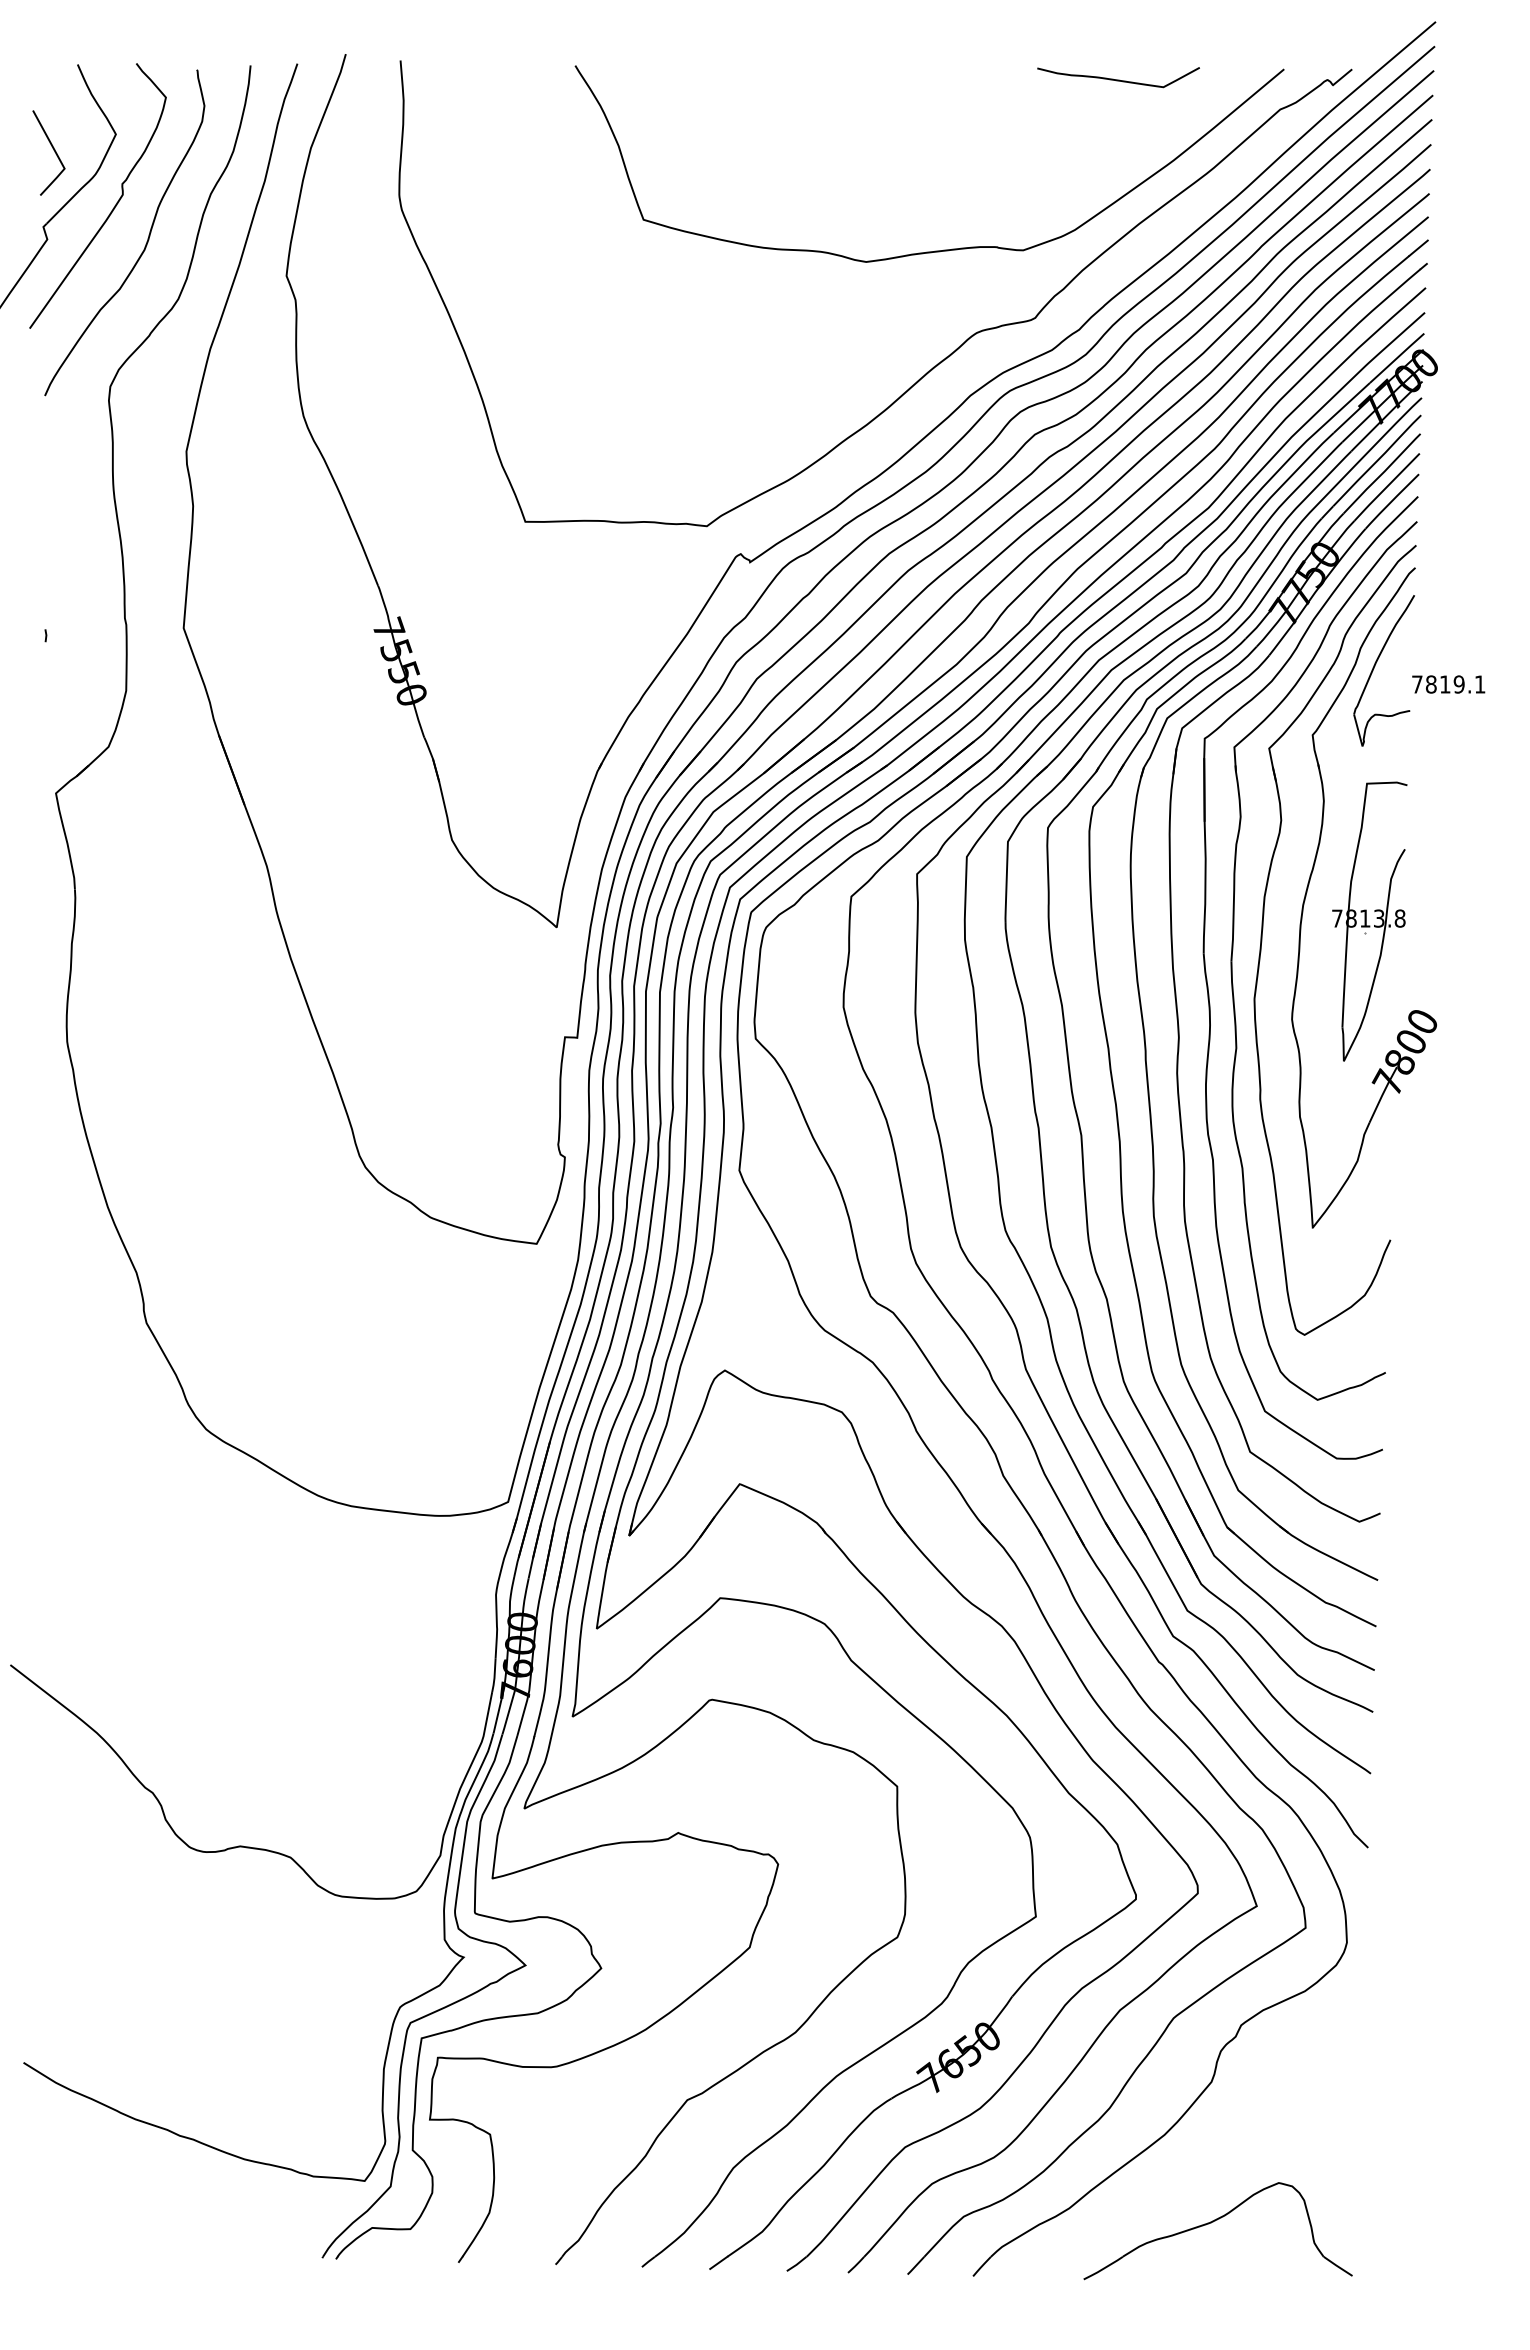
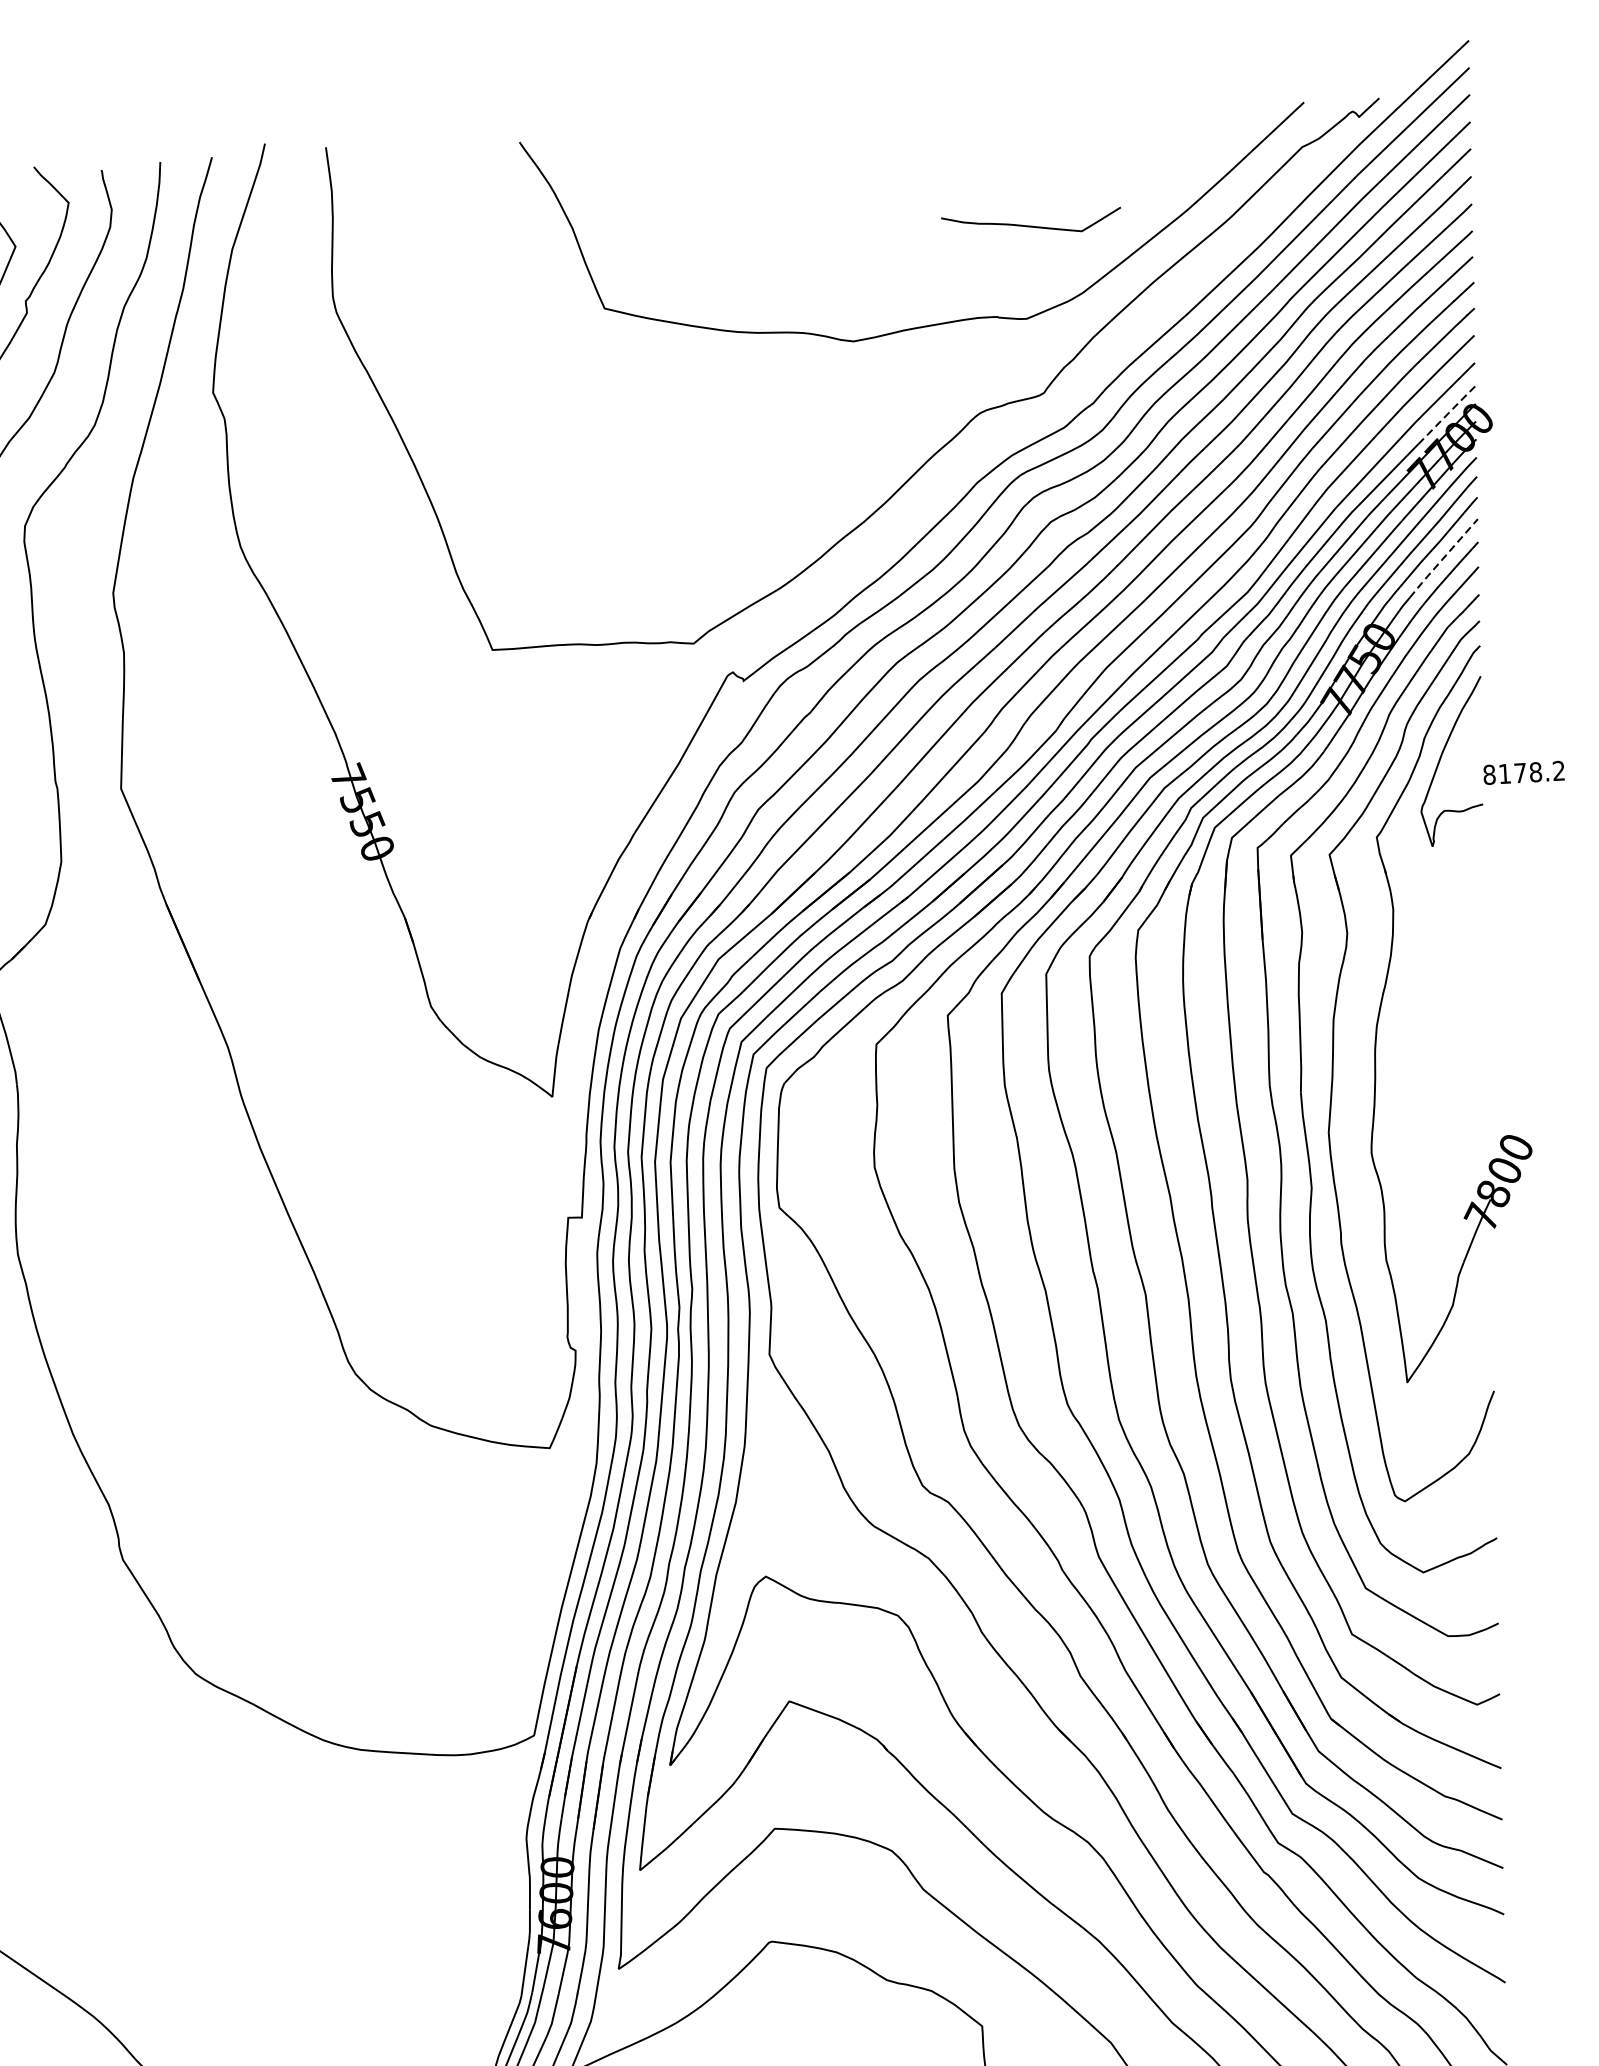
curve: (1118, 79) -> (1031, 225), moved
line: (1397, 358) -> (1447, 415), solid -> dashed
line: (1386, 487) -> (1443, 558), solid -> dashed
text: (1448, 684) -> (1523, 772), 7819.1 -> 8178.2
part: (1369, 921) -> (1451, 1039), removed

